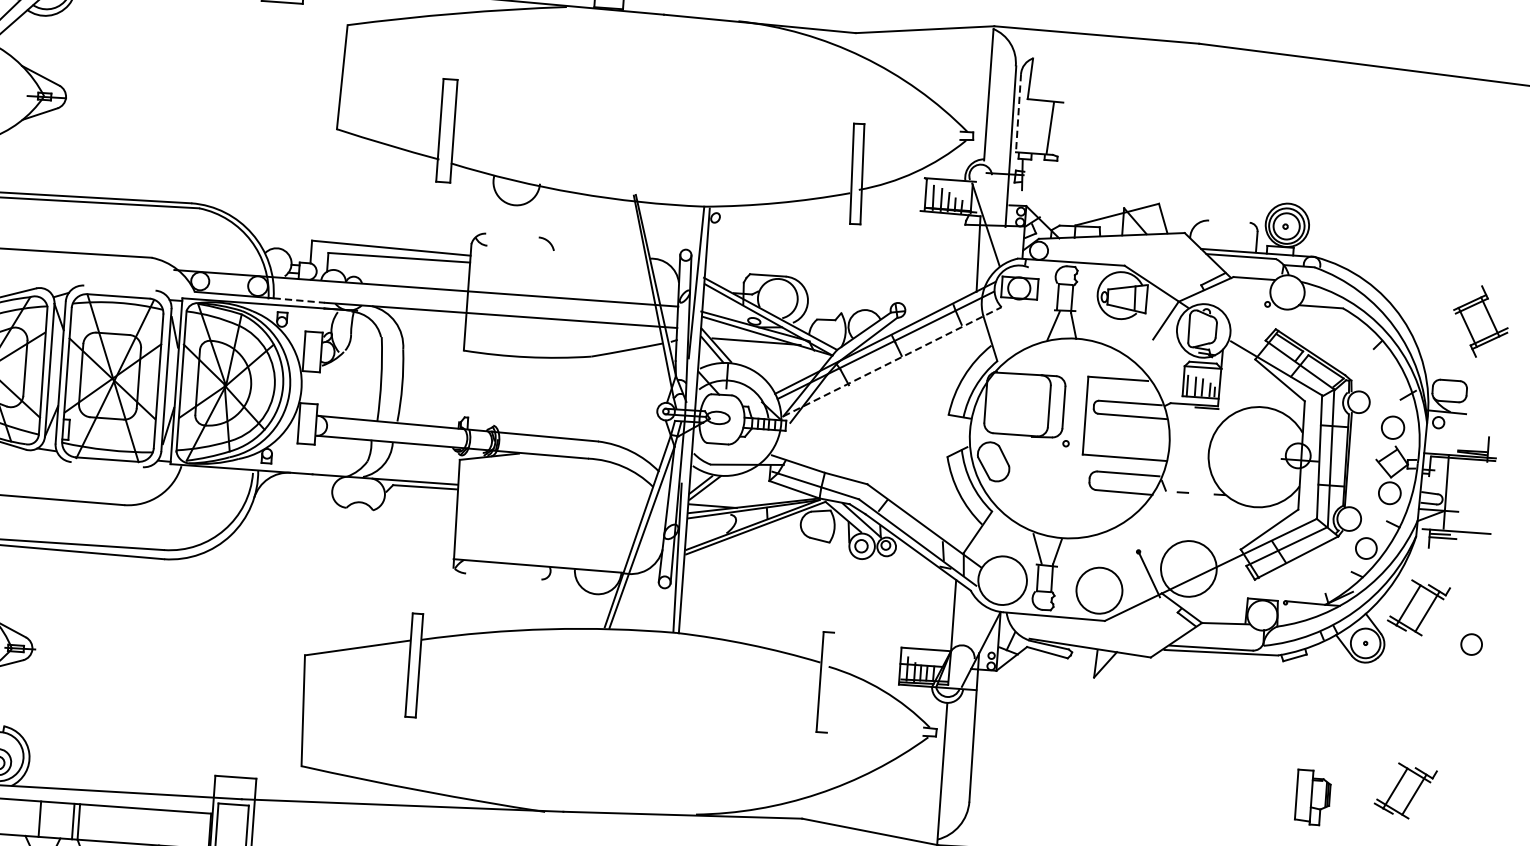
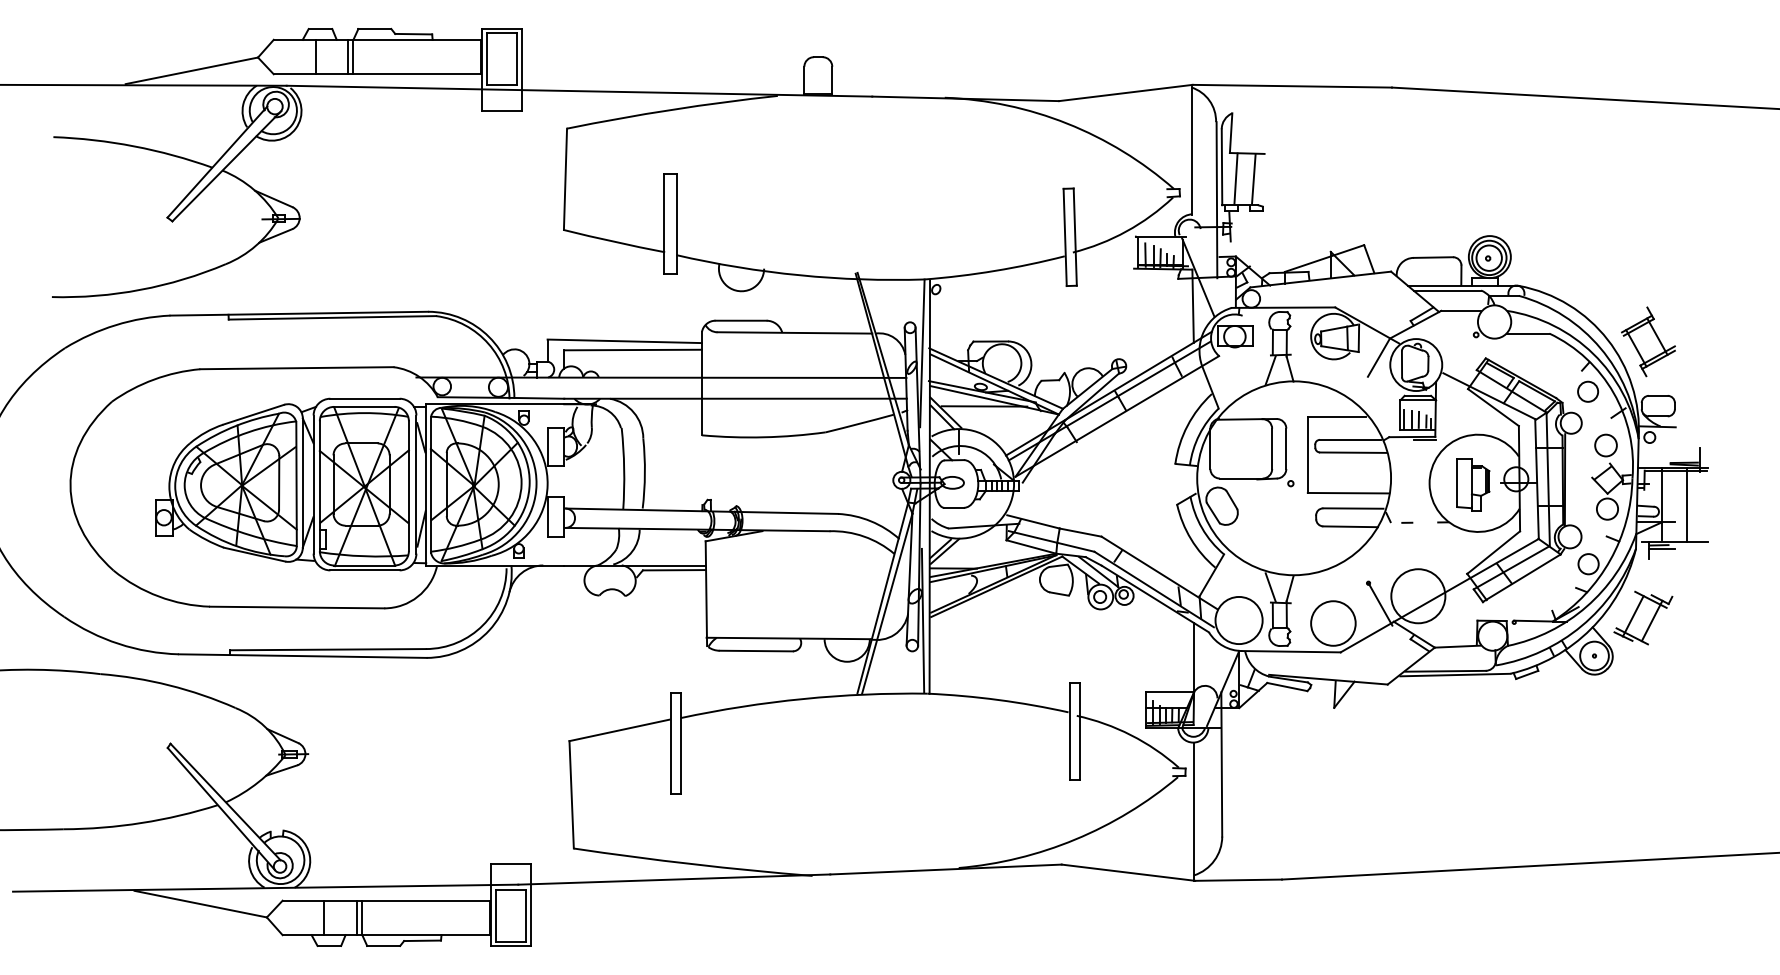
line: (1019, 113) -> (1222, 167), dashed -> solid
line: (1031, 125) -> (1235, 178), added
line: (1229, 221) -> (1433, 257), added
line: (511, 235) -> (740, 320), added
line: (566, 251) -> (794, 332), added
line: (119, 287) -> (364, 398), added
line: (299, 300) -> (539, 398), dashed -> solid
part: (1480, 321) -> (1648, 341), moved
line: (892, 361) -> (1117, 416), dashed -> solid
line: (106, 464) -> (364, 570), added
line: (1472, 494) -> (1687, 504), added
line: (503, 575) -> (755, 650), added
circle: (1471, 644) -> (1587, 391), moved
line: (830, 682) -> (1079, 730), added
part: (1405, 790) -> (1643, 795), removed
part: (1313, 797) -> (1473, 484), moved

